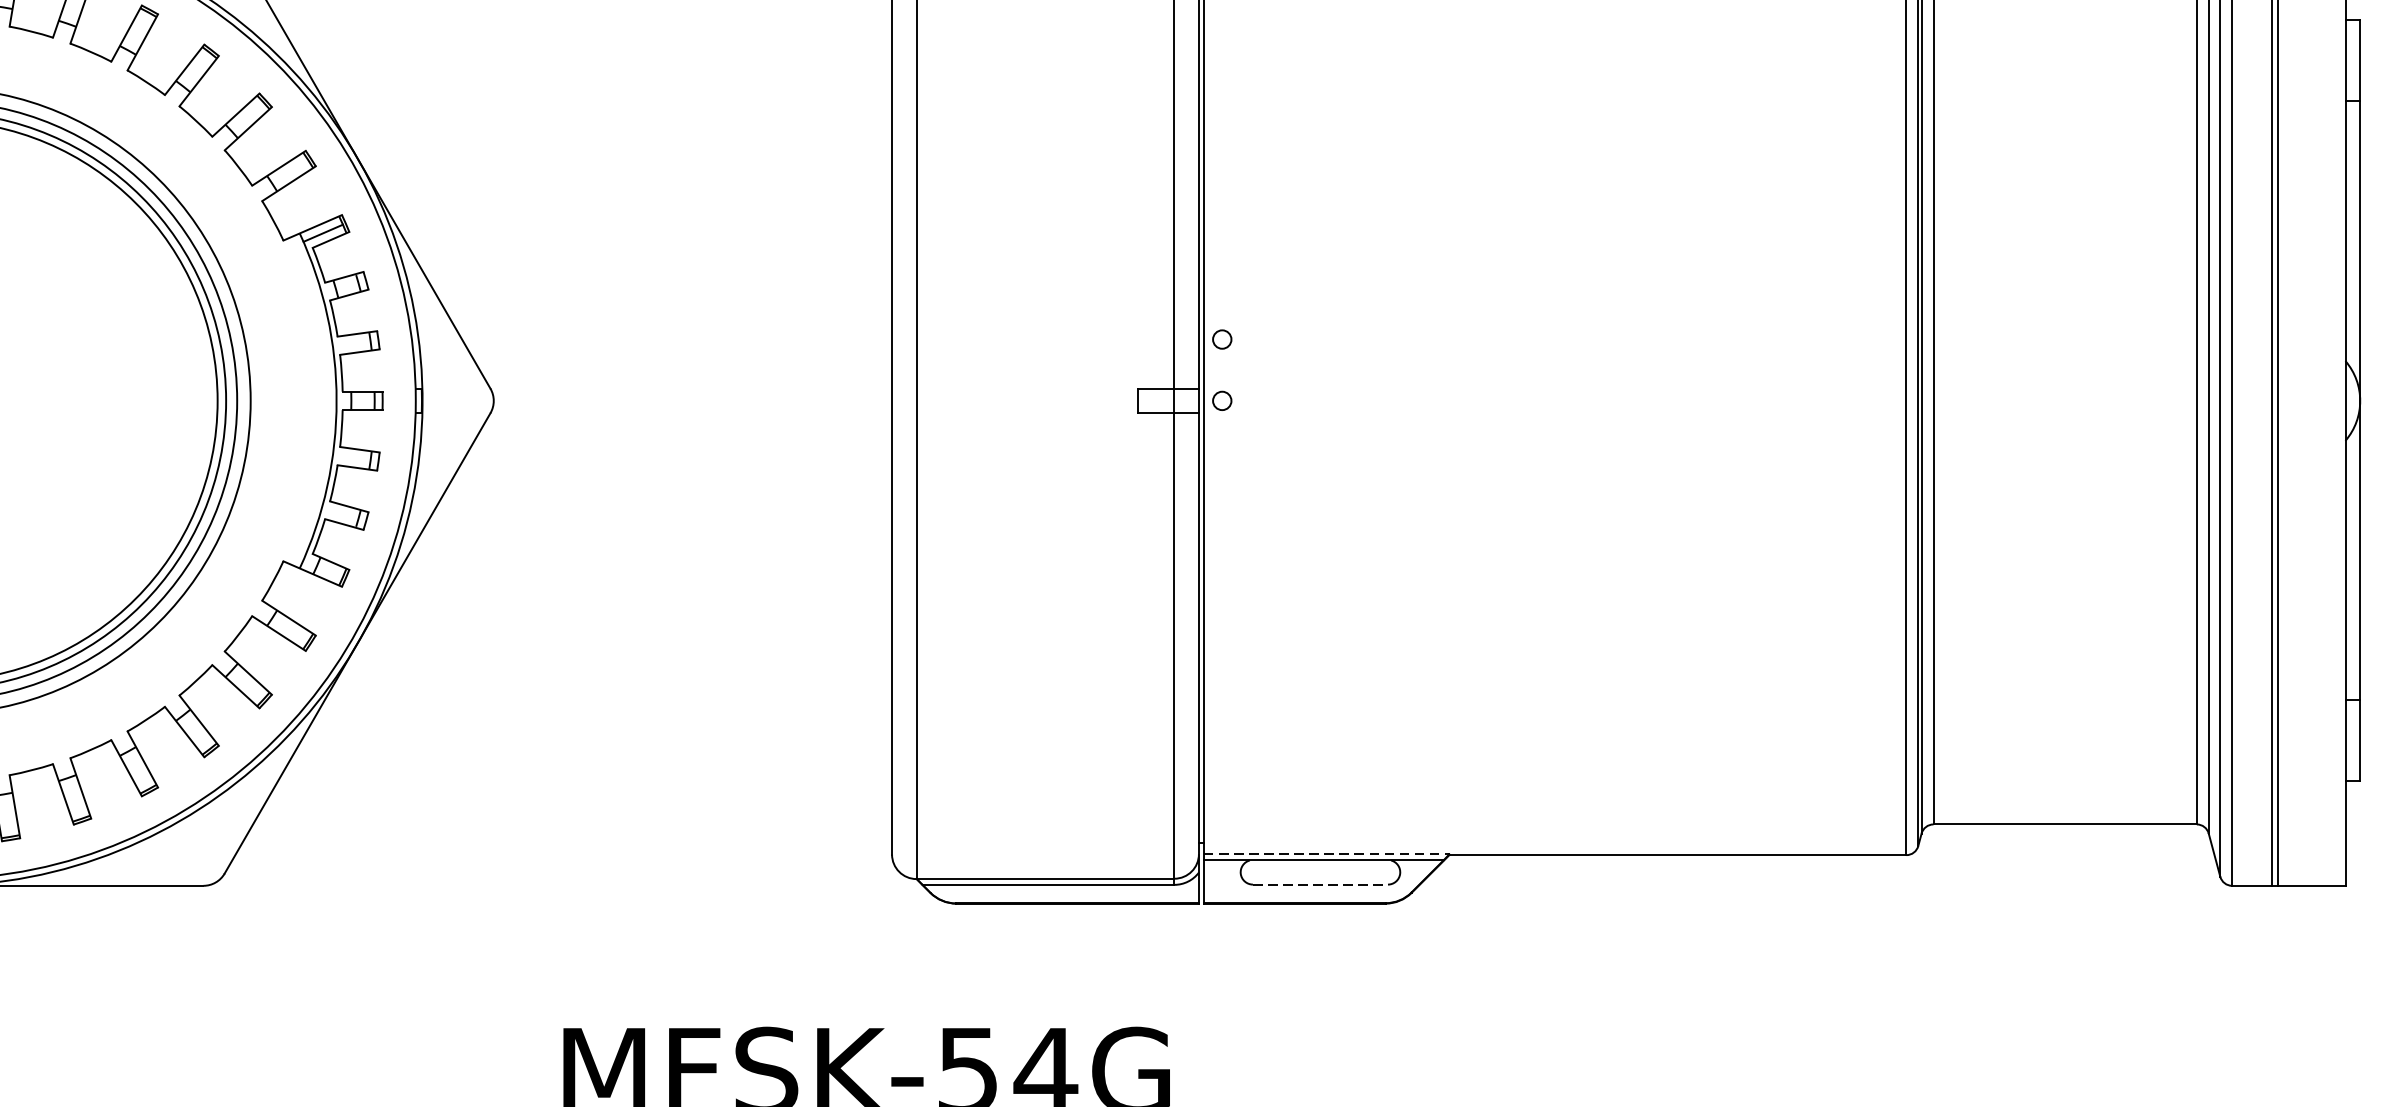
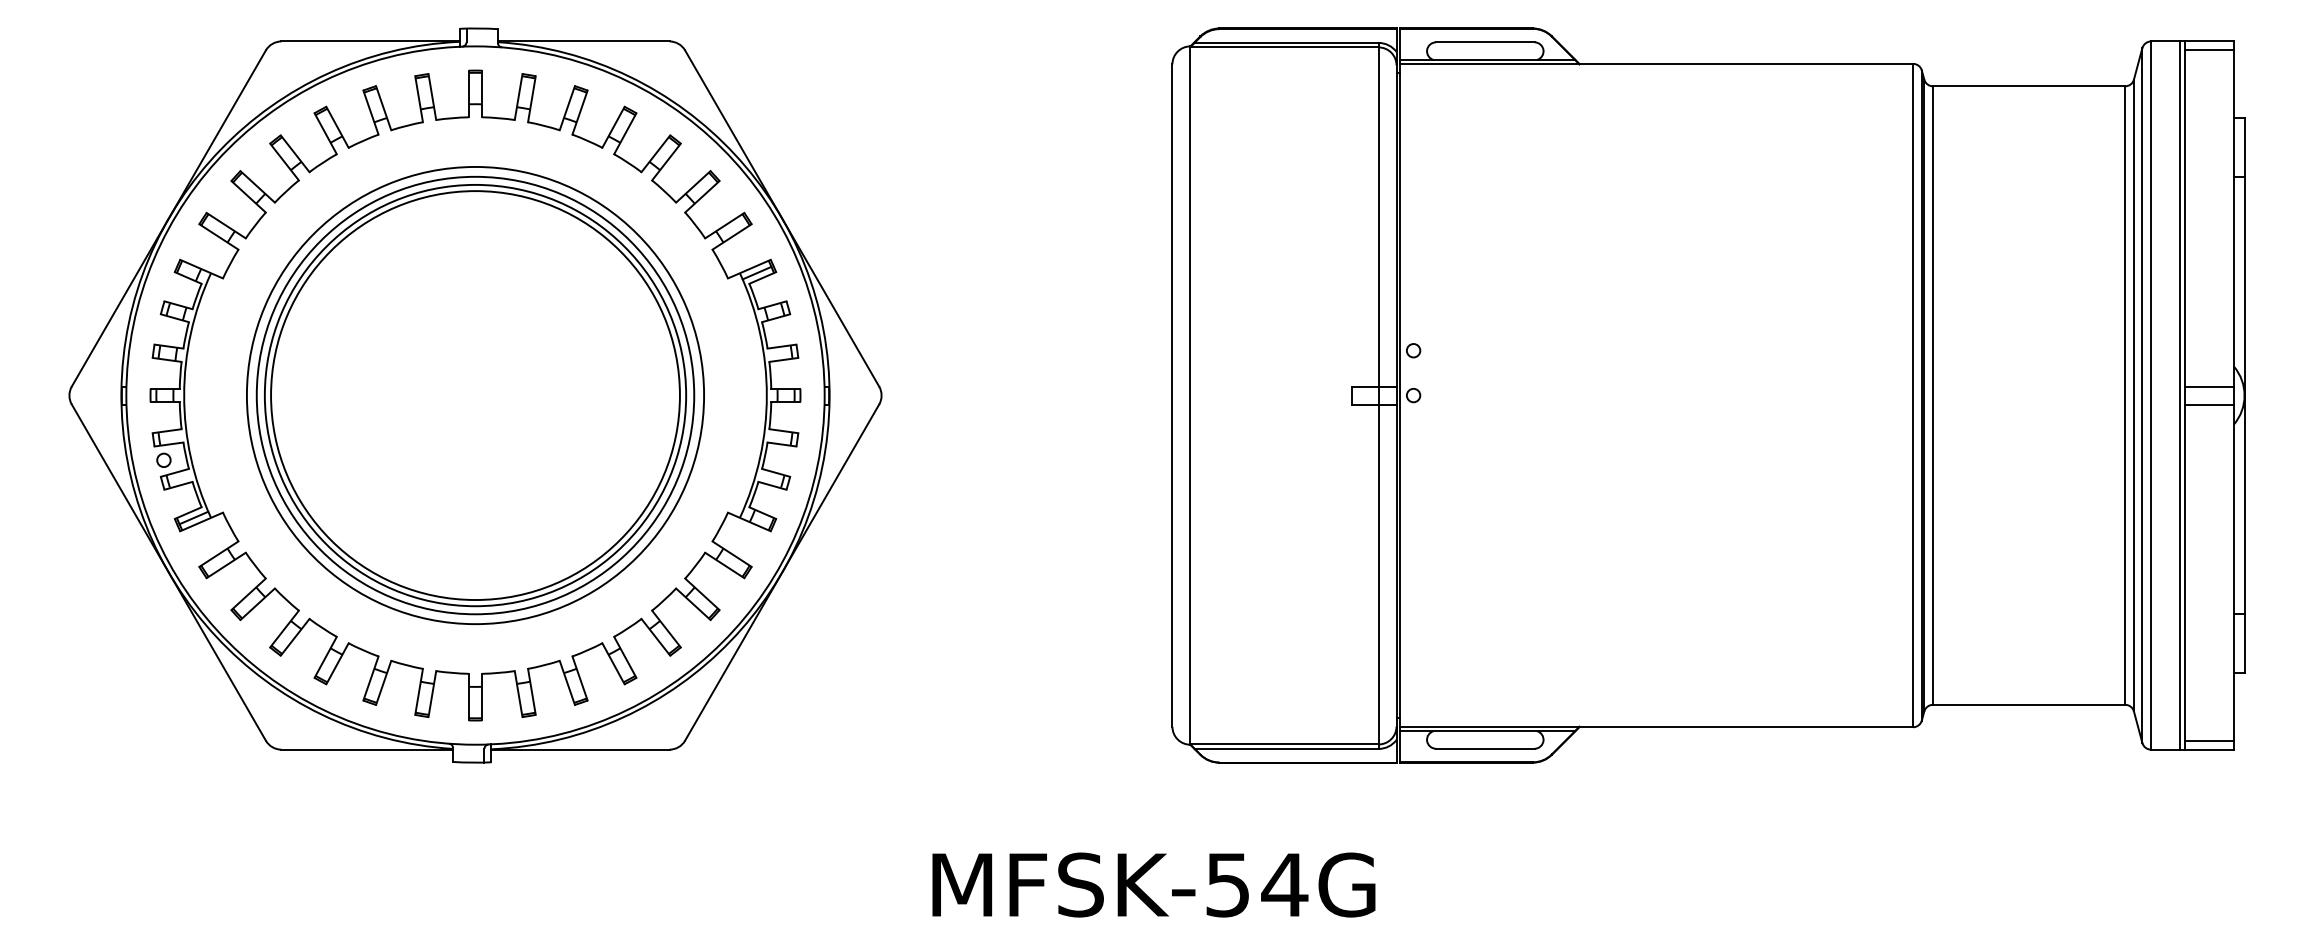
line: (2310, 388) -> (2208, 386), added
line: (2310, 413) -> (2208, 404), added
line: (1326, 854) -> (1489, 726), dashed -> solid
line: (2310, 873) -> (2208, 740), added
line: (1320, 884) -> (1485, 748), dashed -> solid

